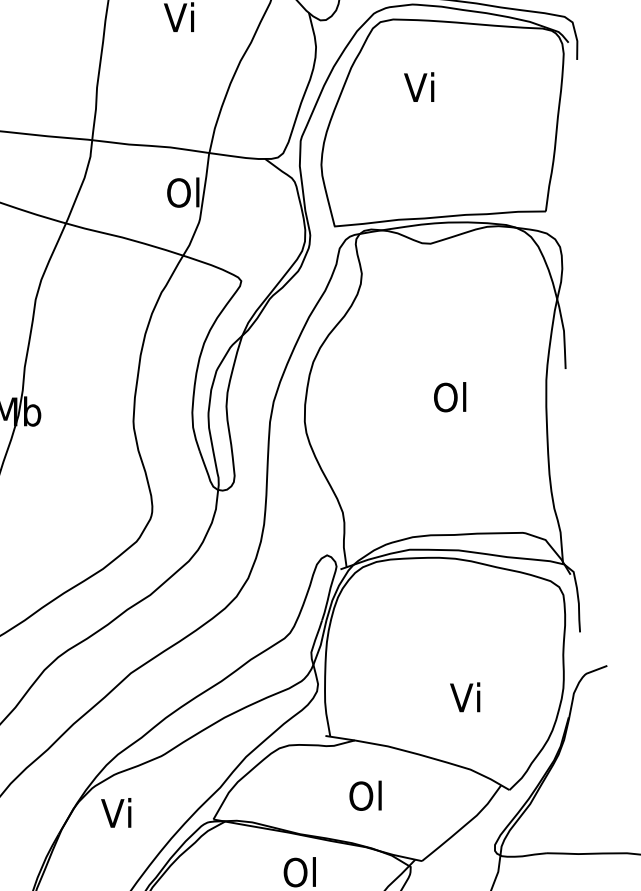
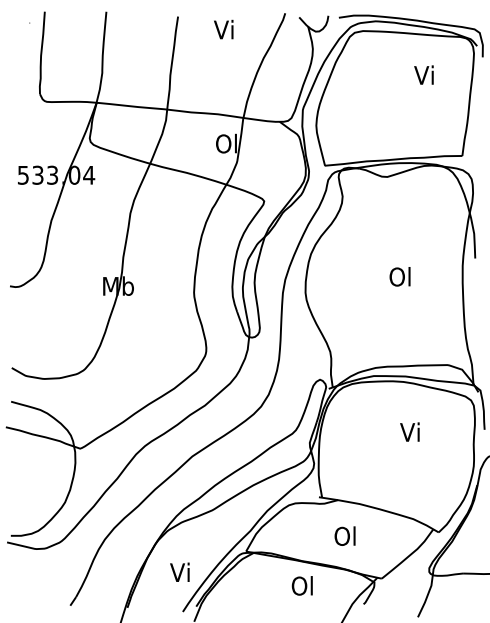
text: (418, 86) -> (423, 74), moved
text: (464, 696) -> (409, 431), moved
text: (115, 811) -> (179, 571), moved

